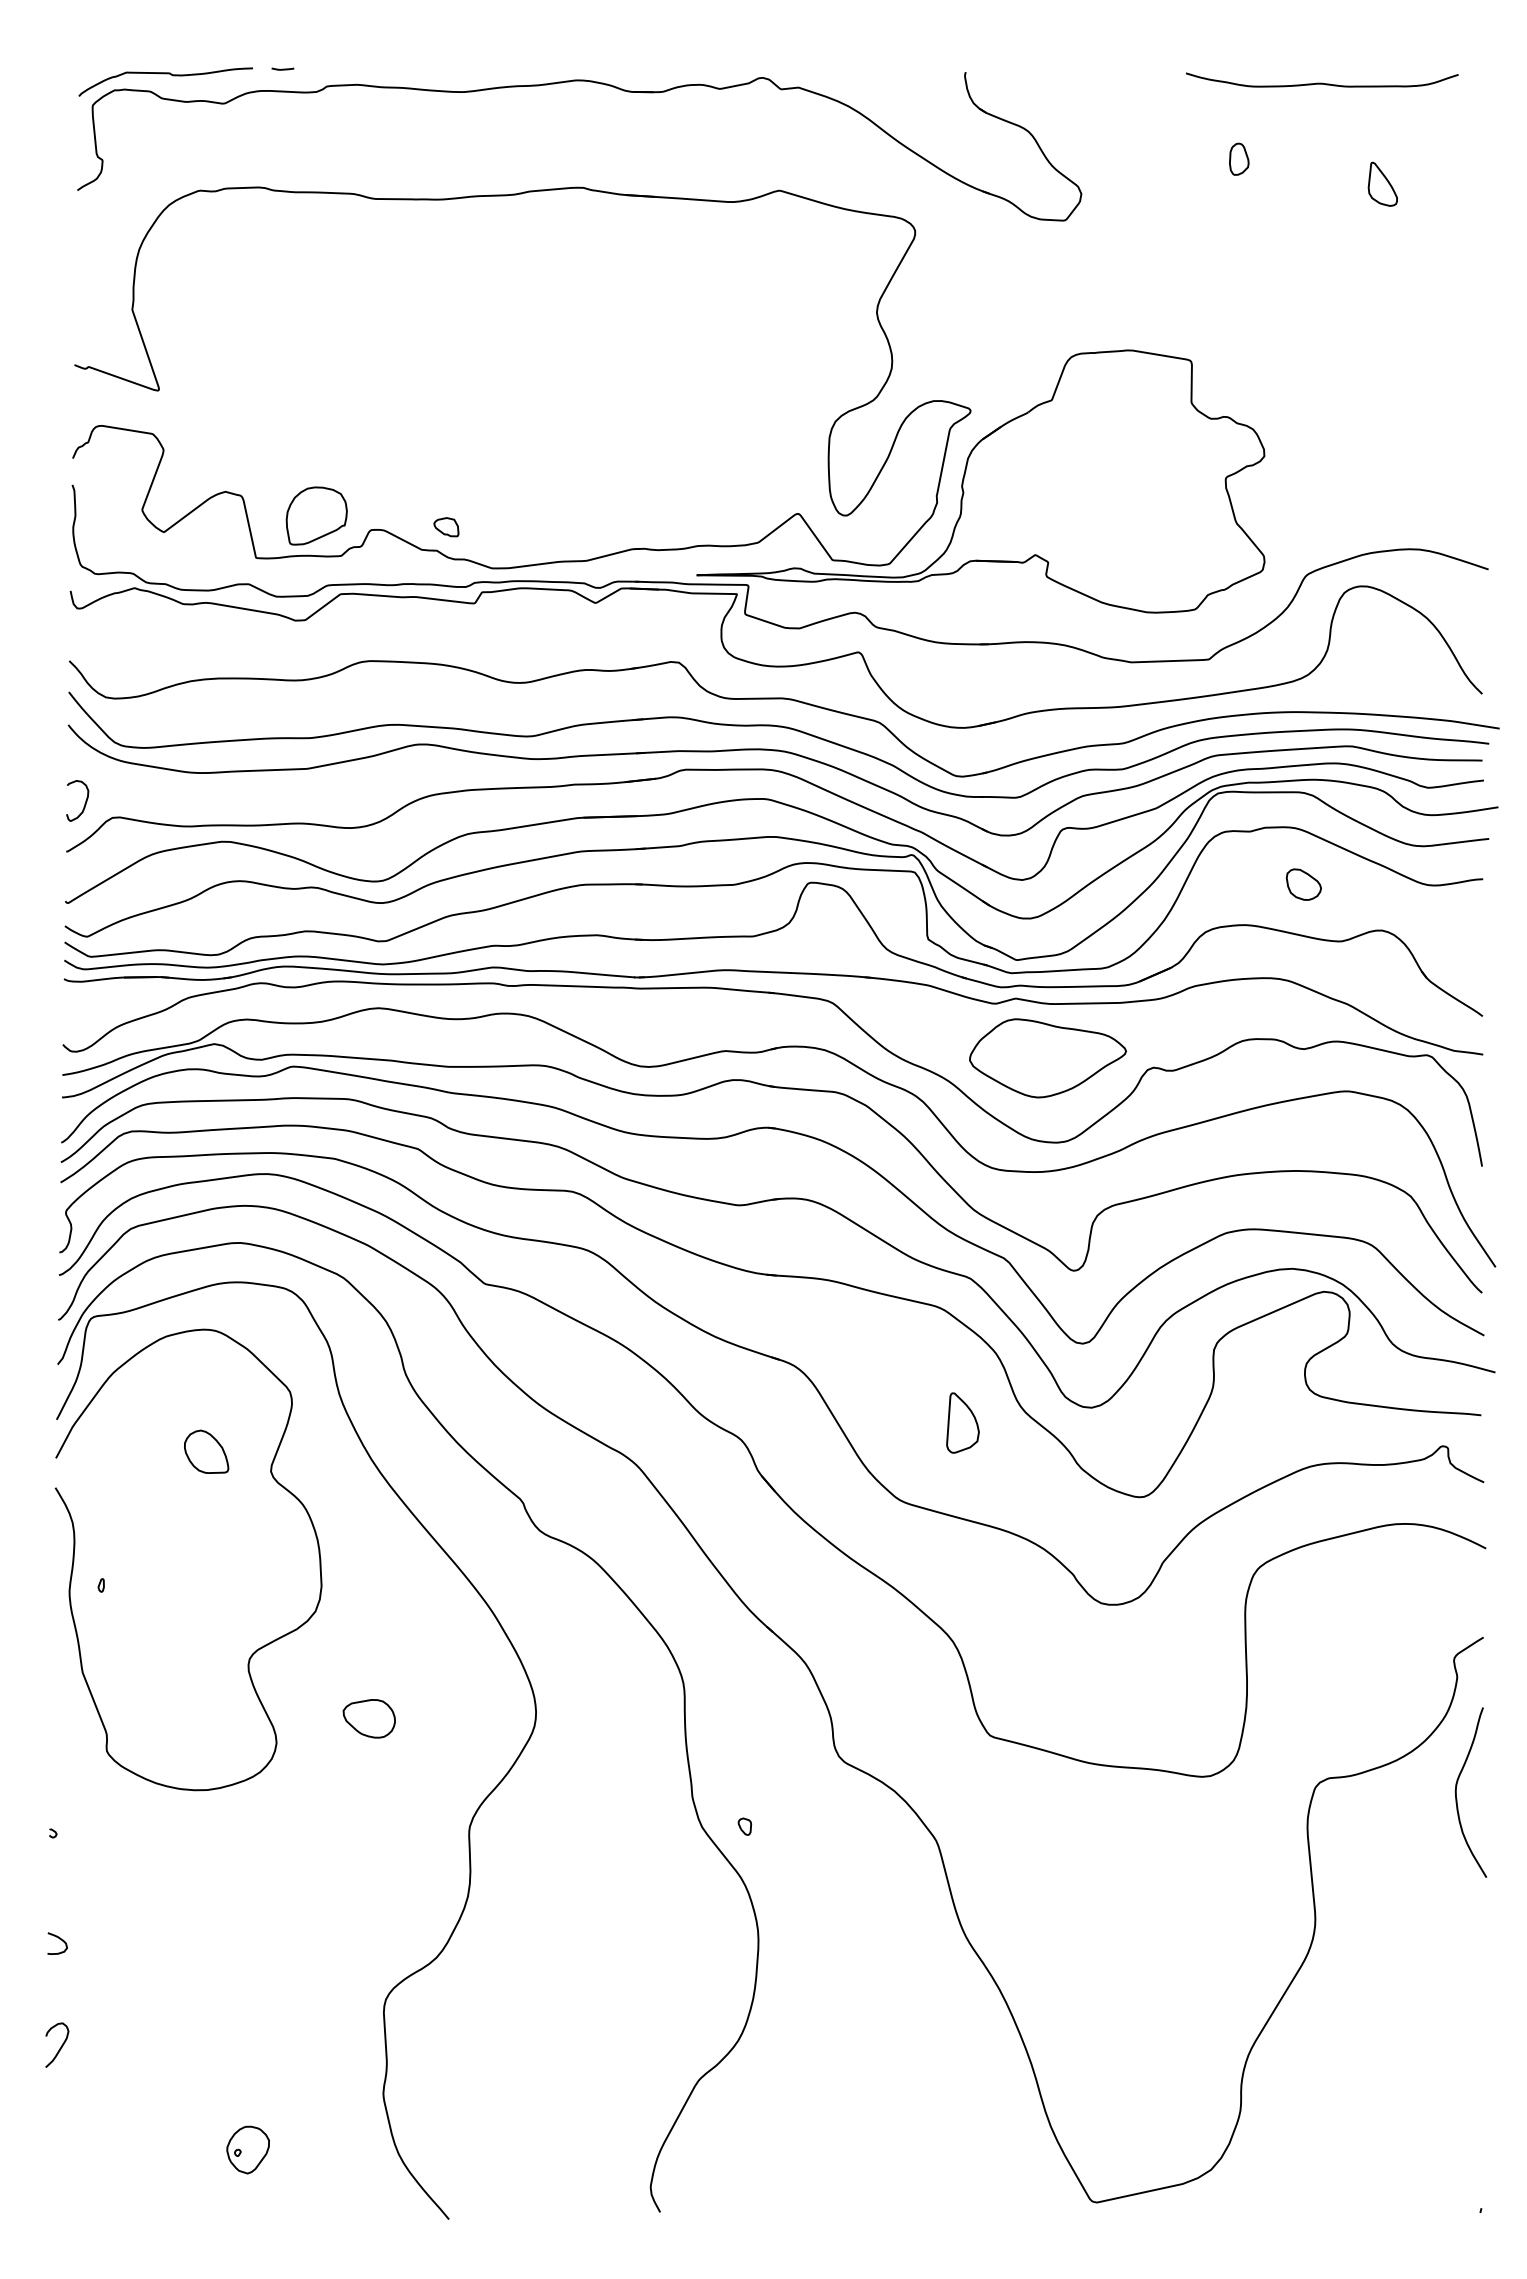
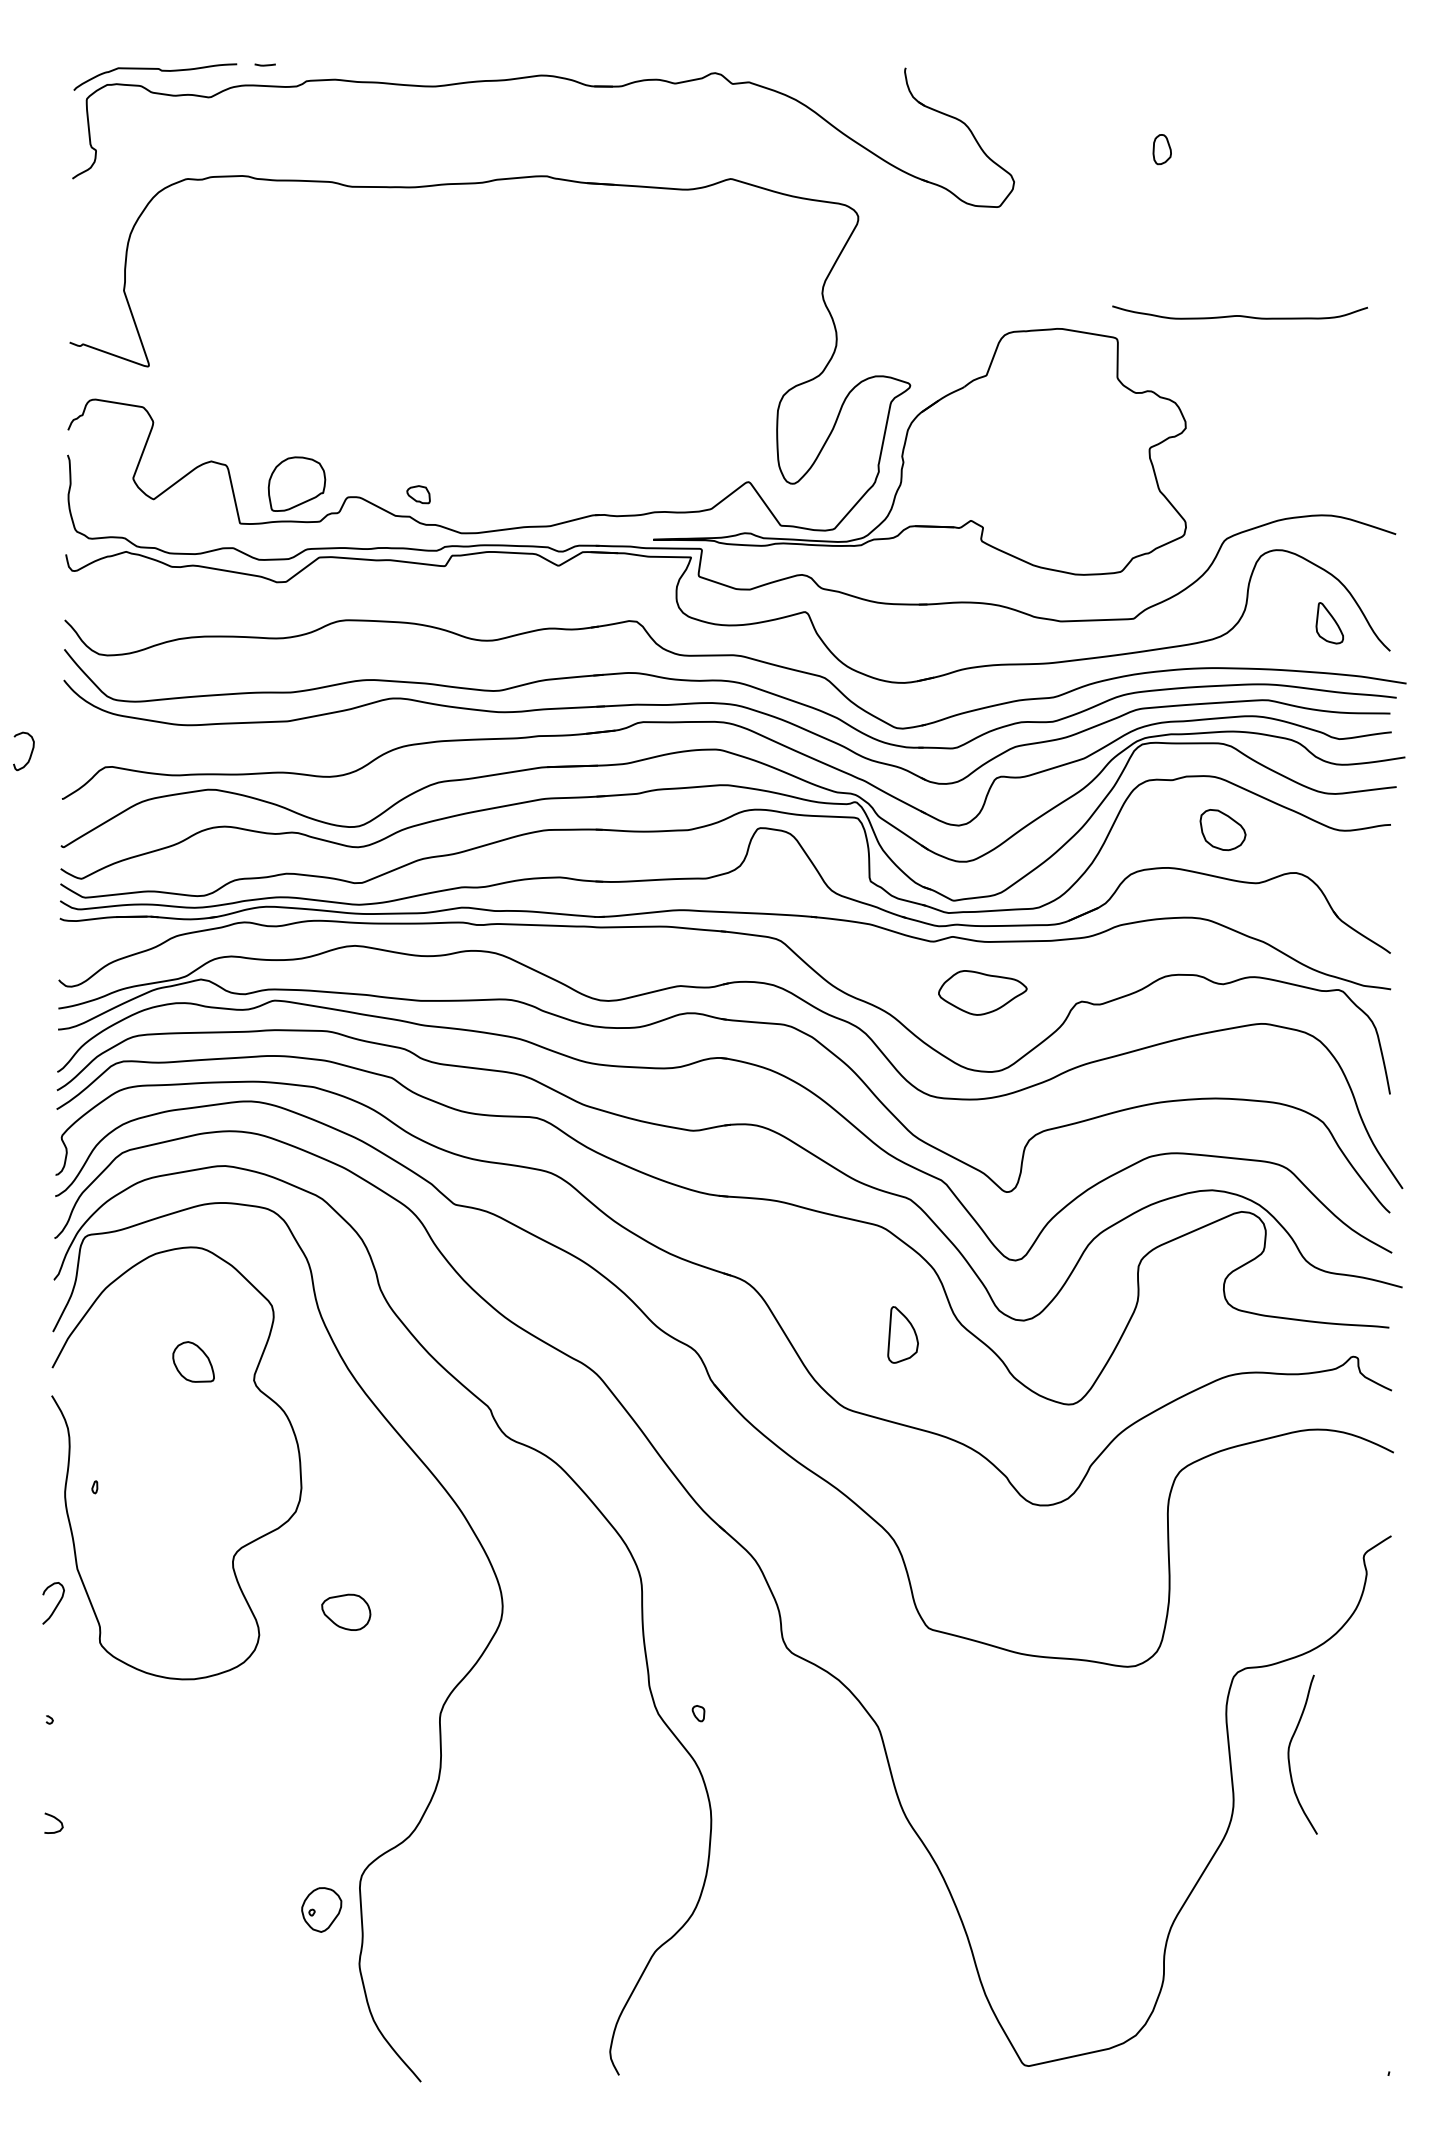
curve: (1322, 82) -> (1240, 314), moved
part: (1382, 183) -> (1329, 622), moved
curve: (84, 803) -> (30, 753), moved
part: (1303, 884) -> (1222, 829), size x1.4
part: (1047, 1058) -> (982, 993), size x0.6
curve: (1456, 1792) -> (1289, 1754), moved
curve: (60, 2046) -> (56, 1604), moved
part: (247, 2149) -> (321, 1909), moved

